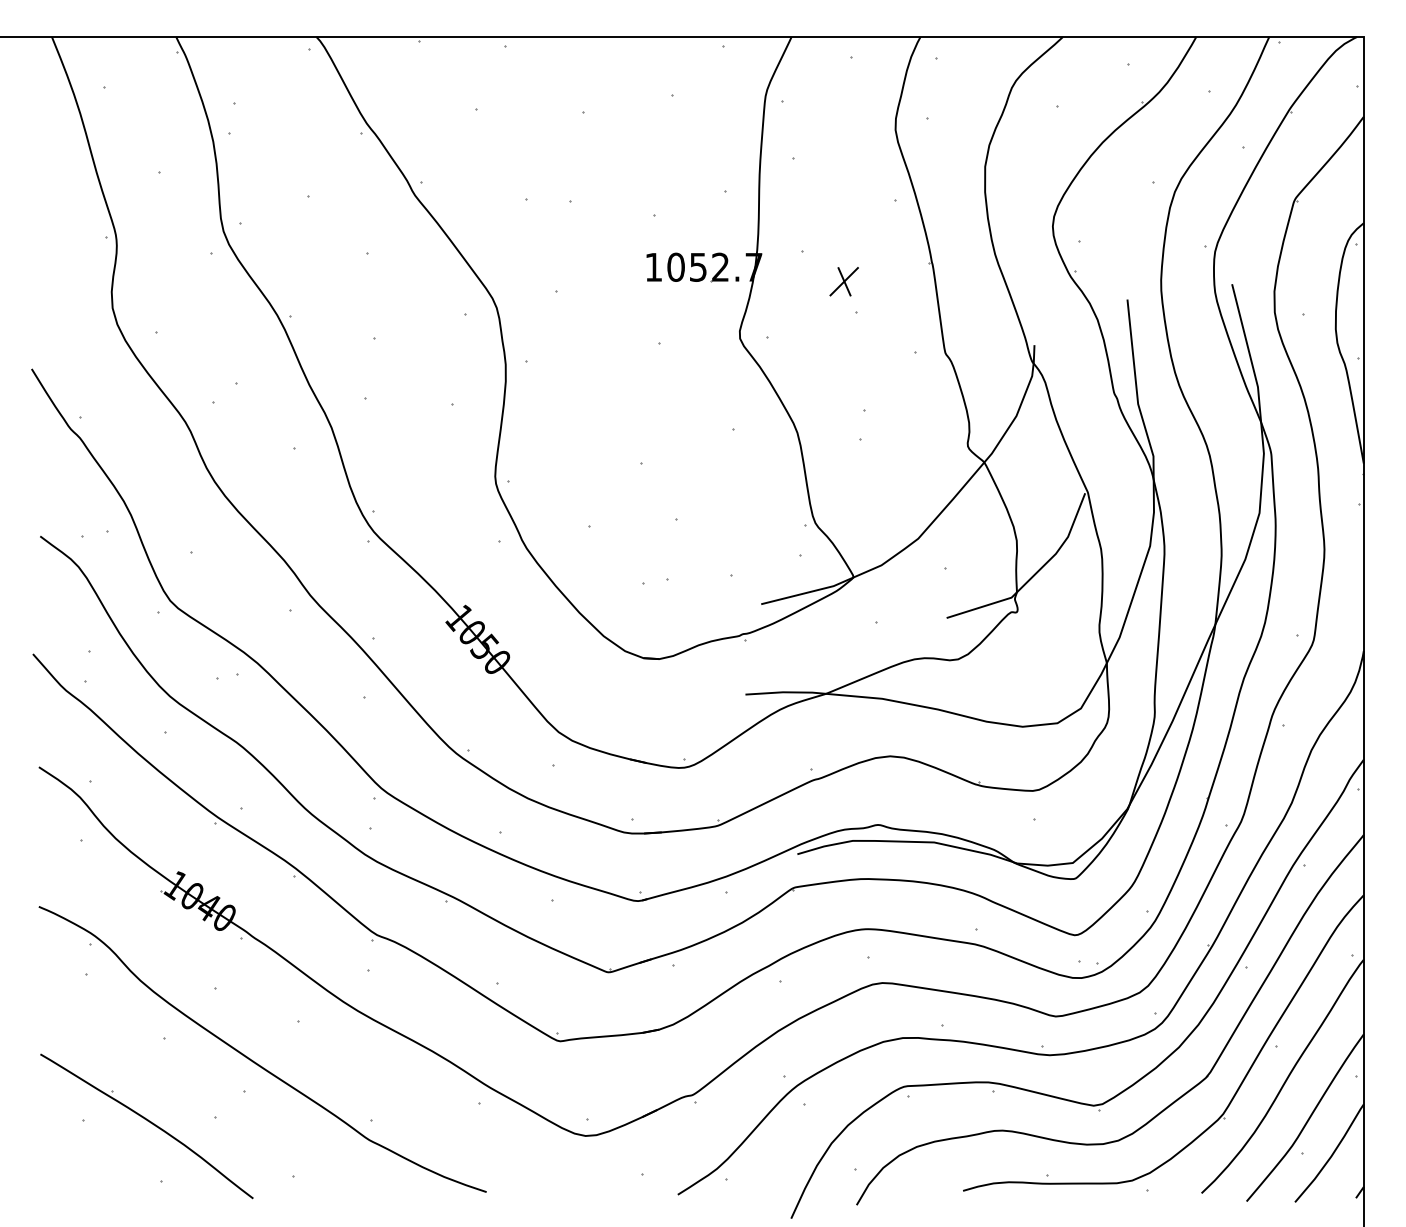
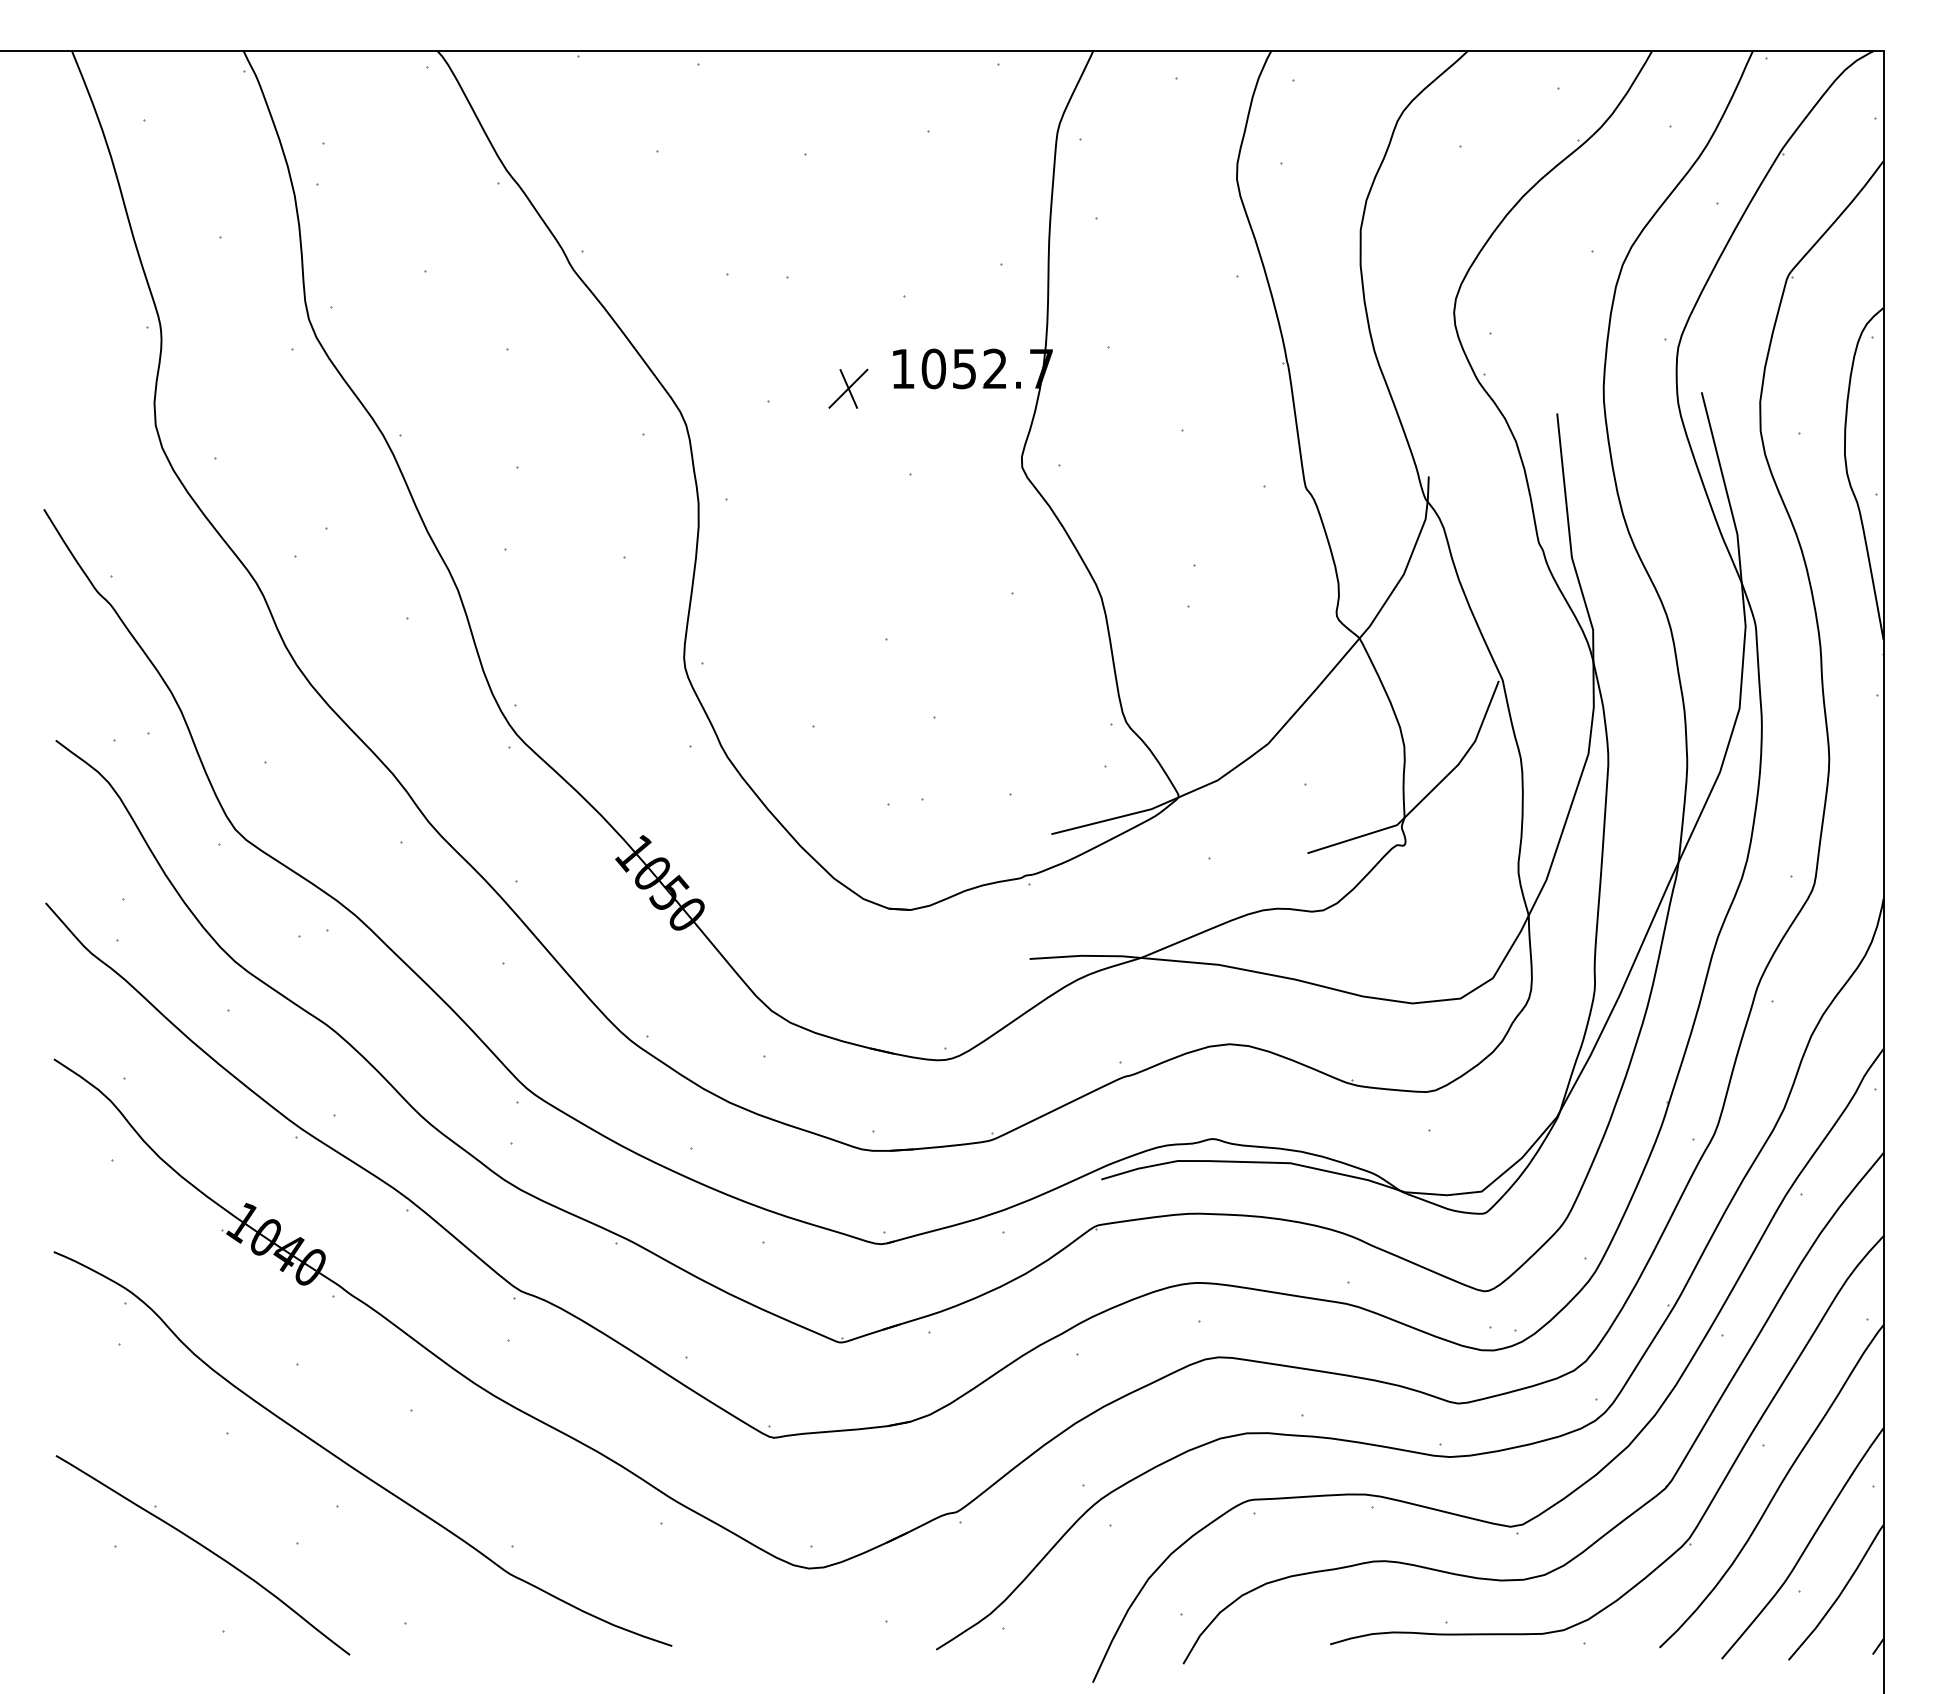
part: (843, 281) -> (847, 388), moved

